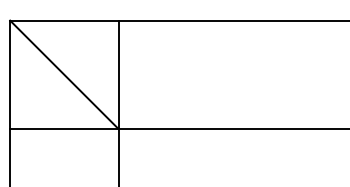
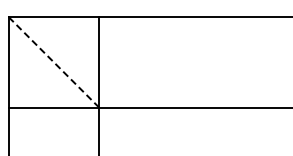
line: (63, 74) -> (53, 62), solid -> dashed

